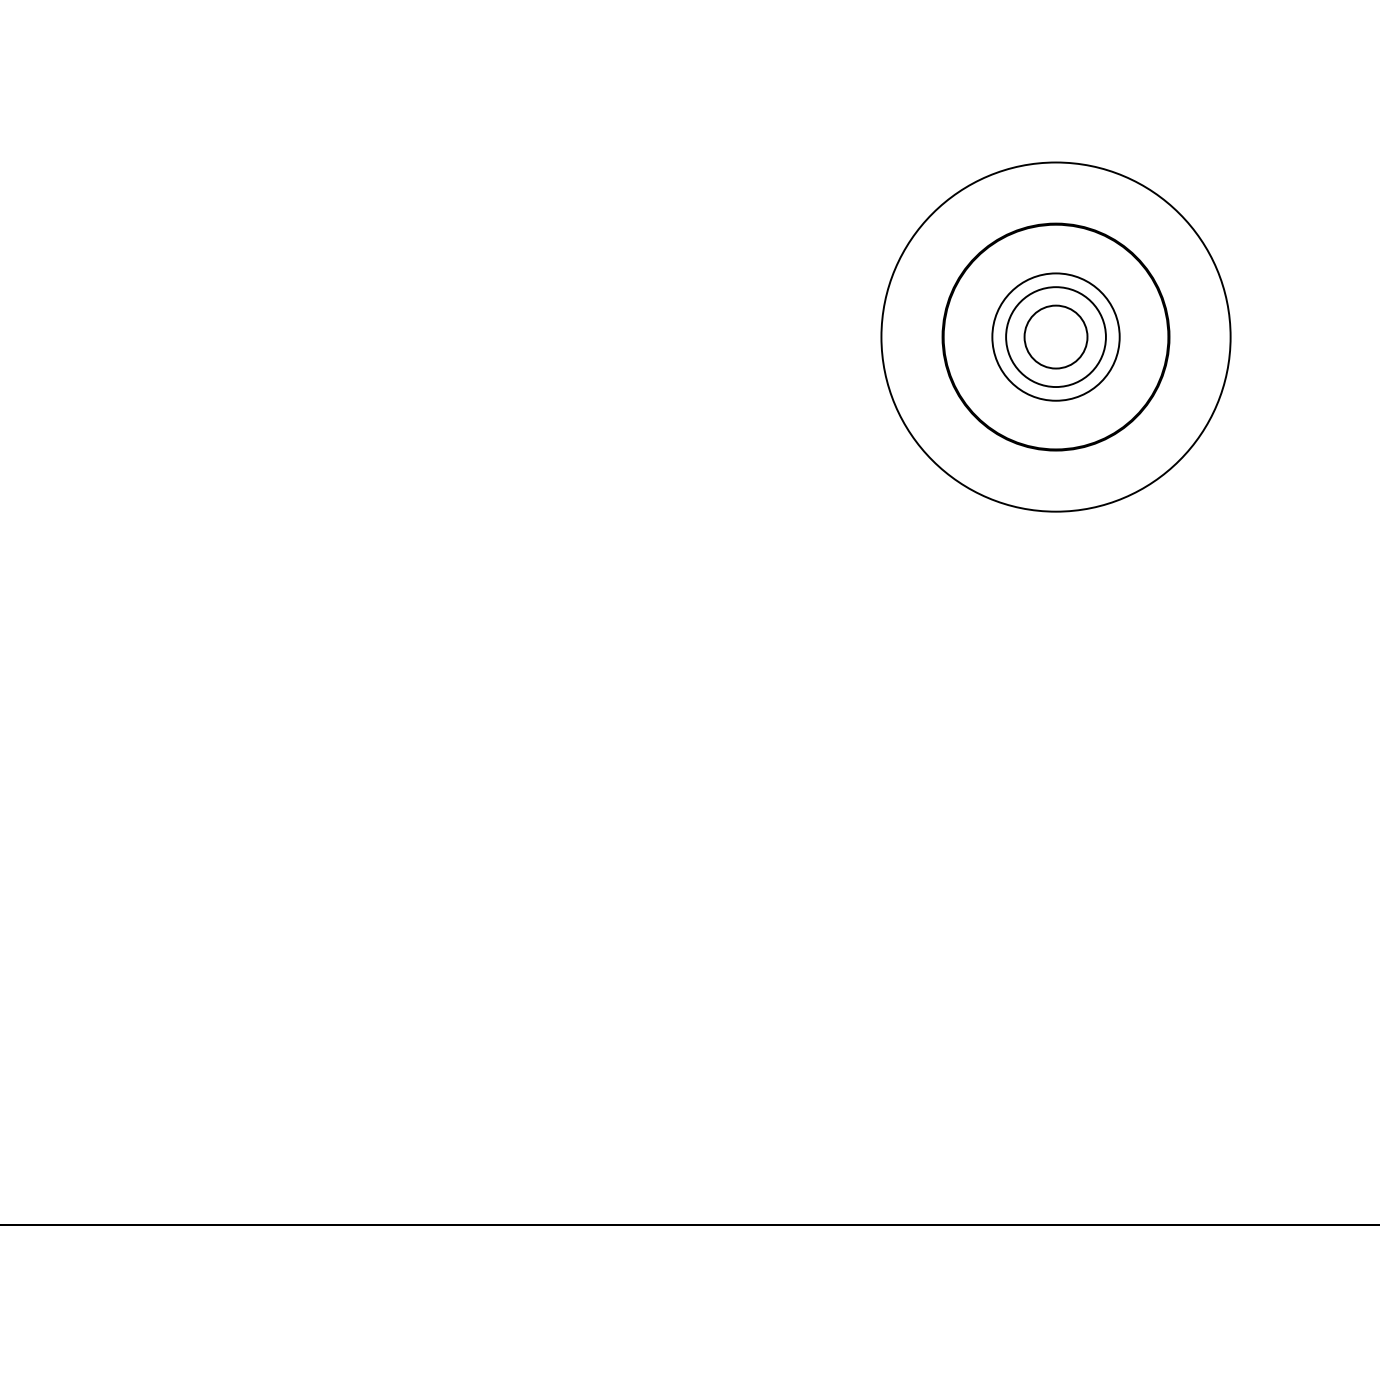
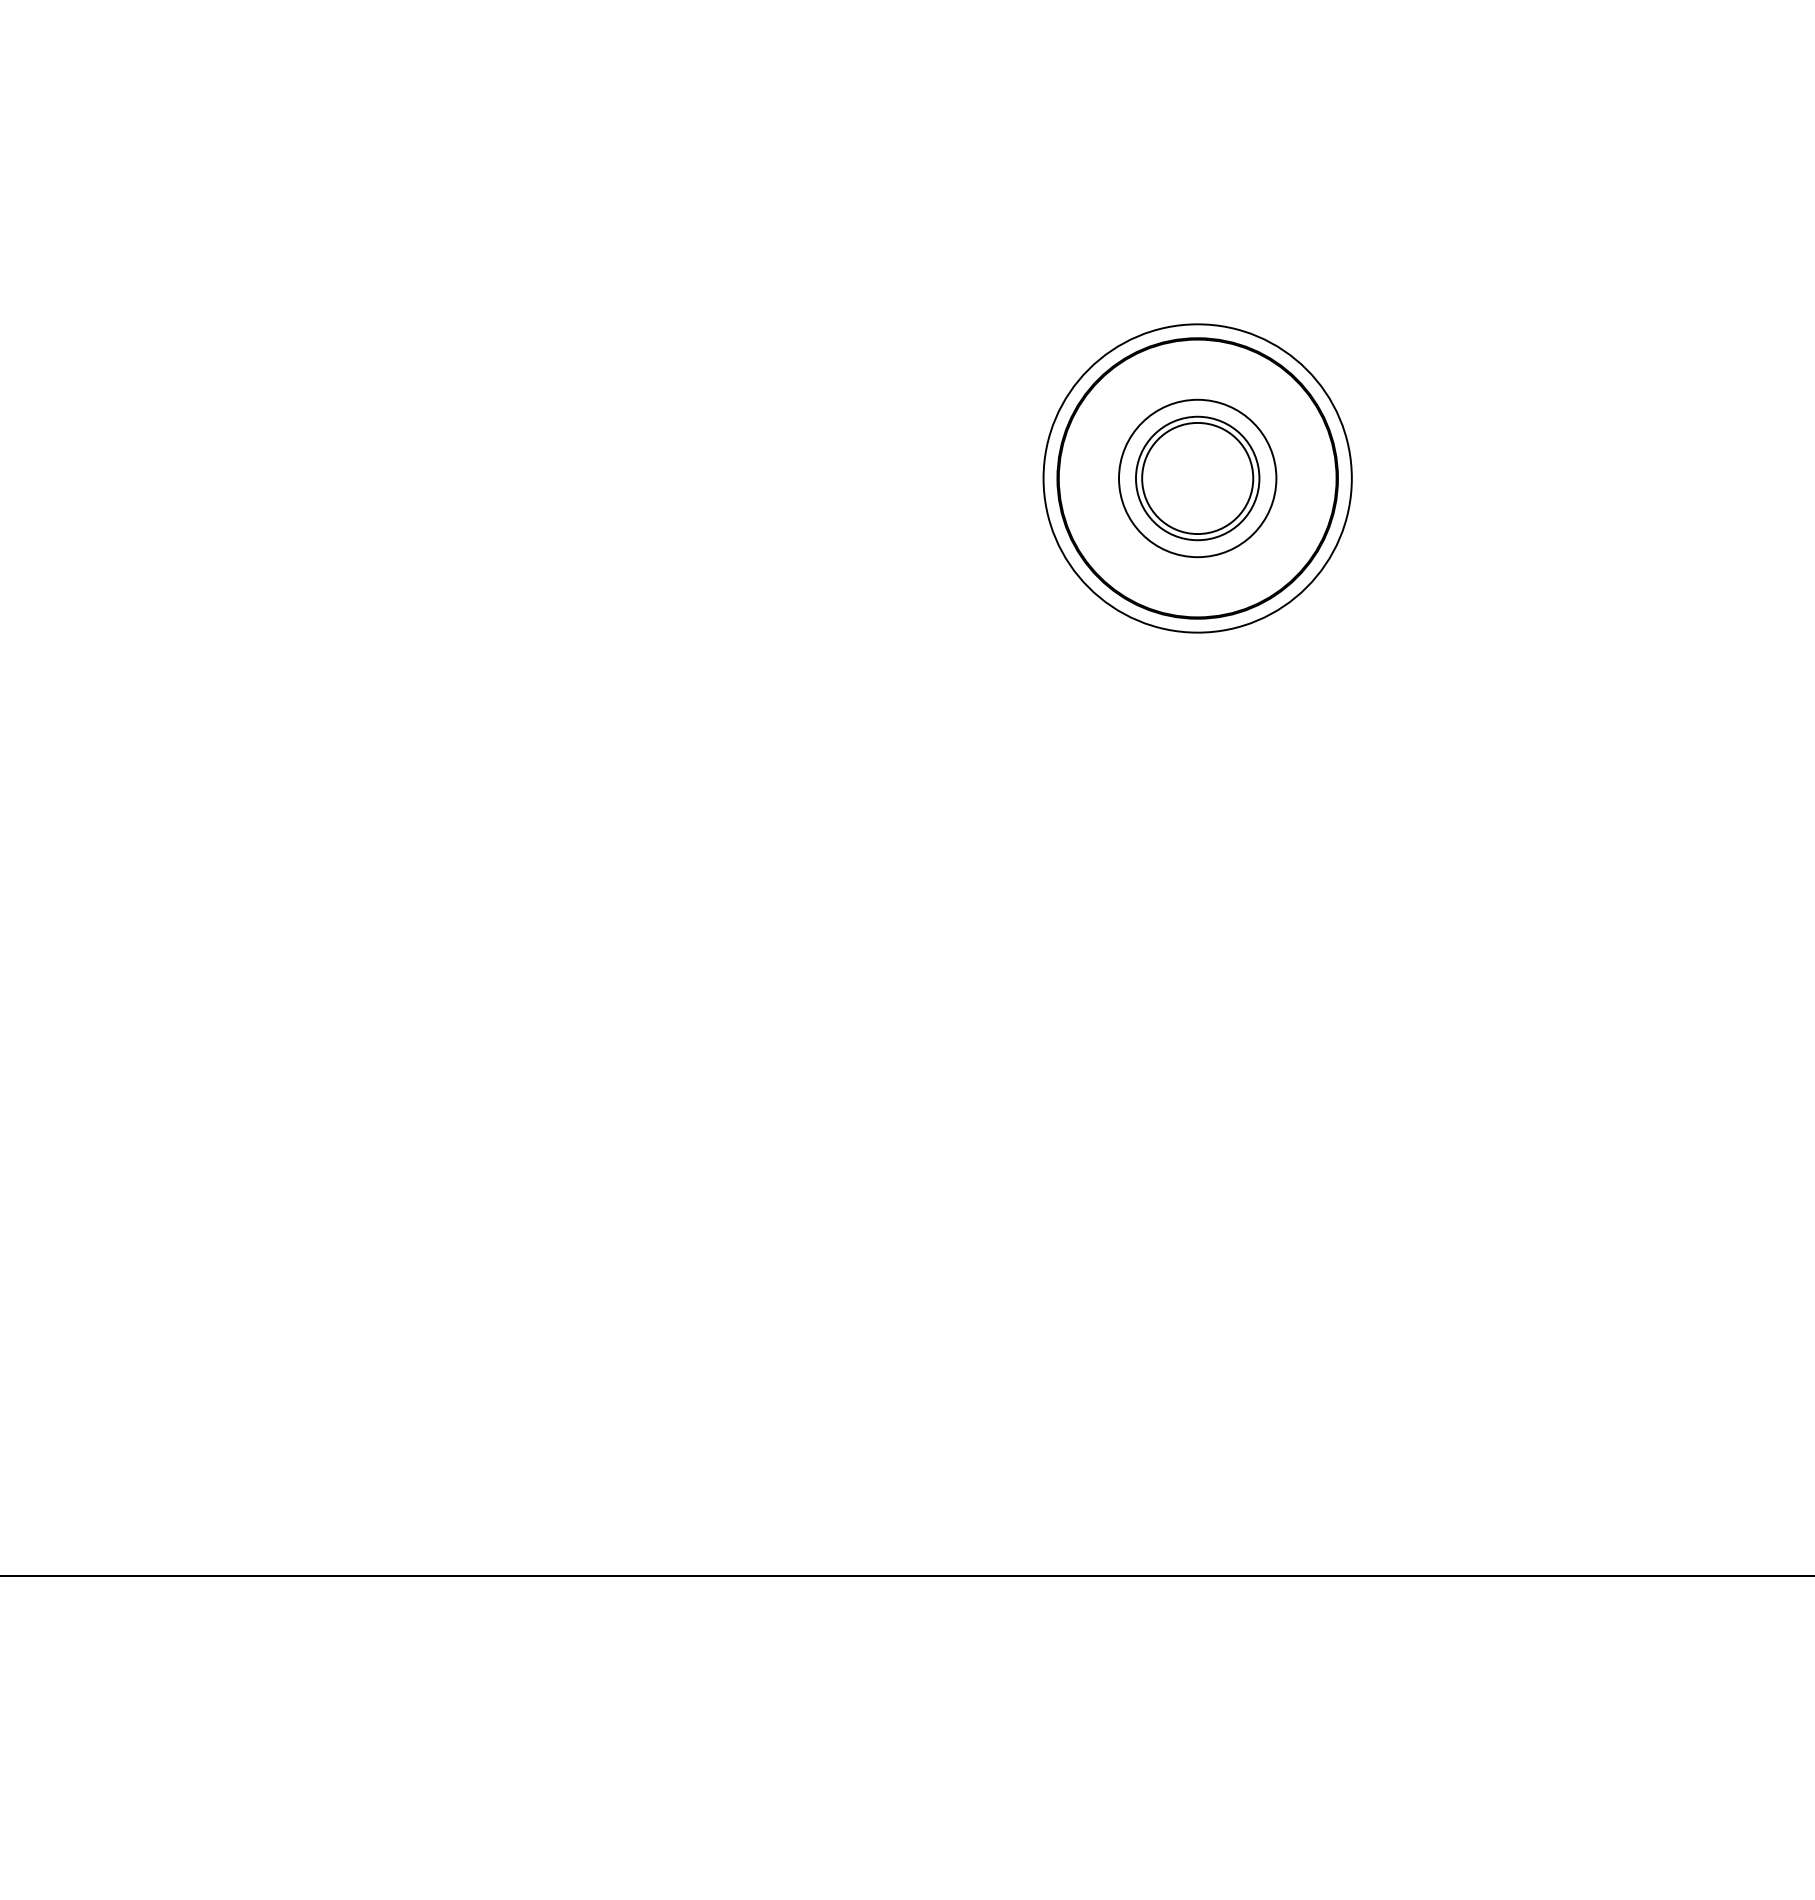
circle: (1055, 337) -> (1197, 478), size x0.71
circle: (1055, 337) -> (1197, 478), size x1.43

